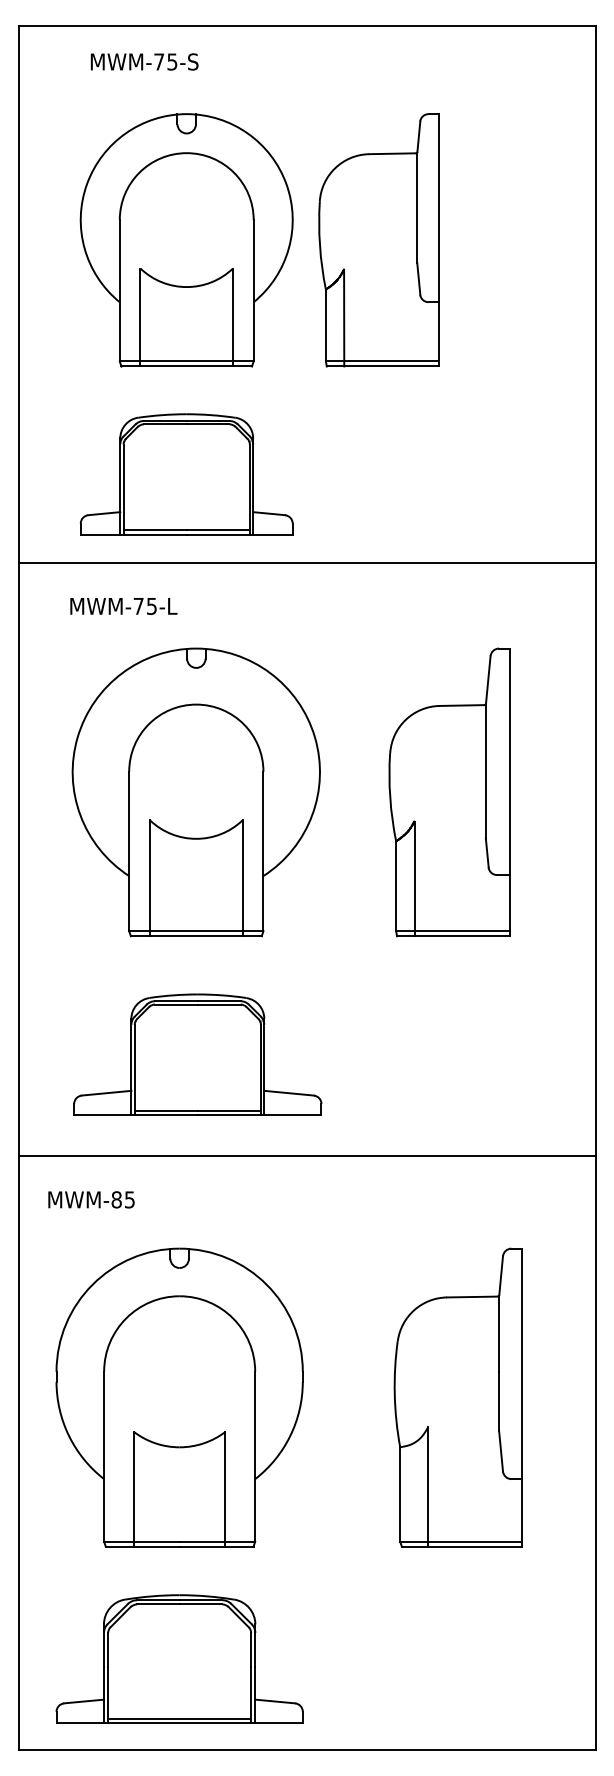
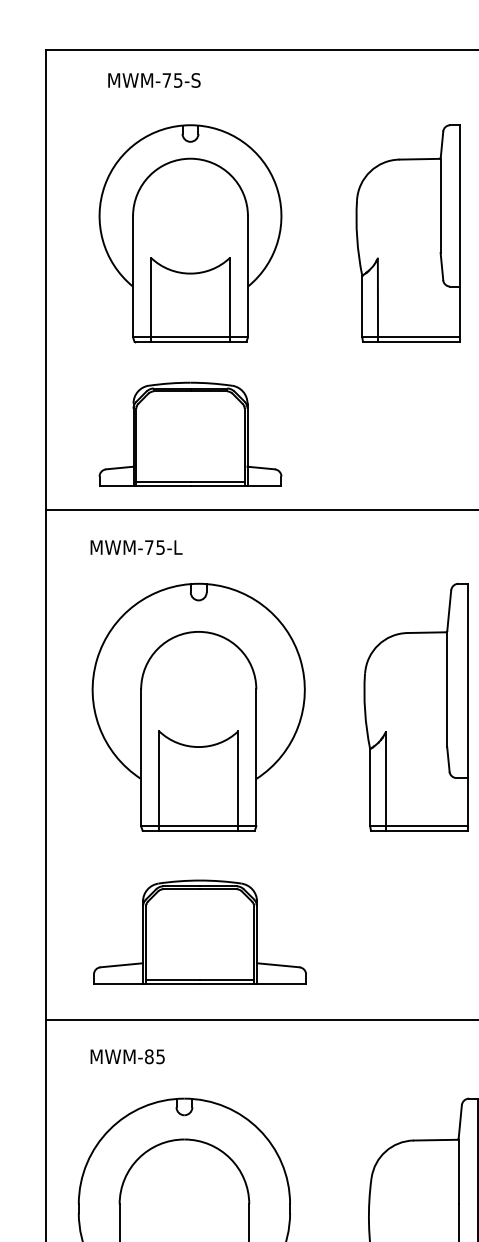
part: (378, 240) -> (407, 233), moved
text: (91, 1199) -> (127, 1056), moved

